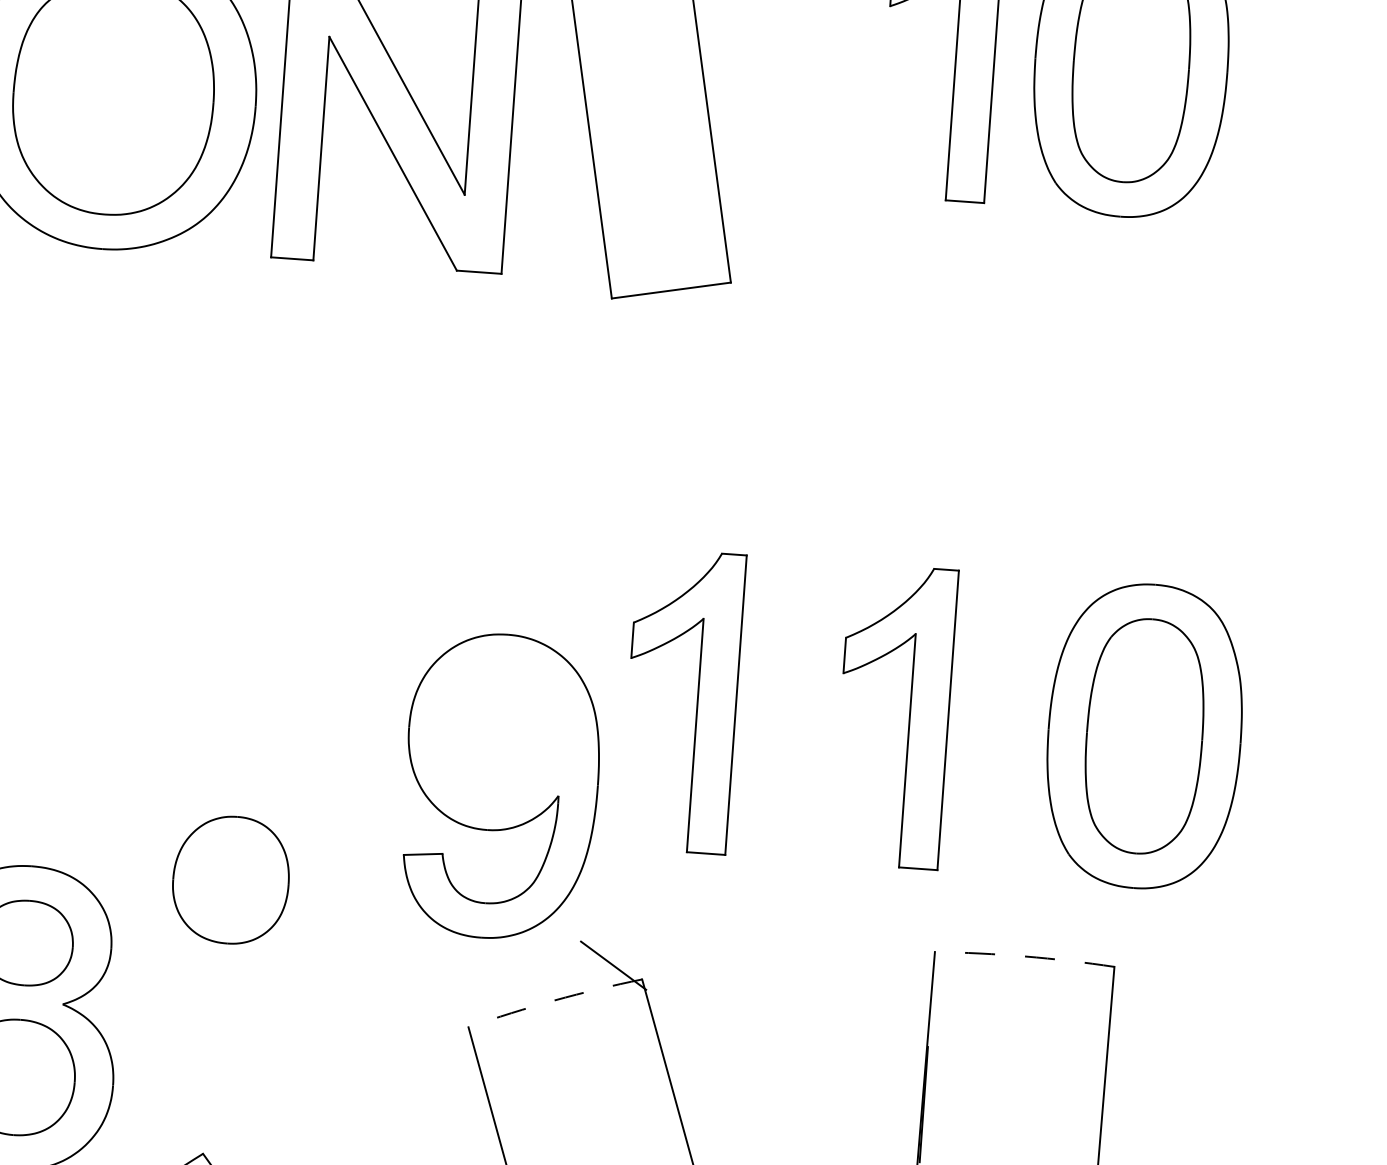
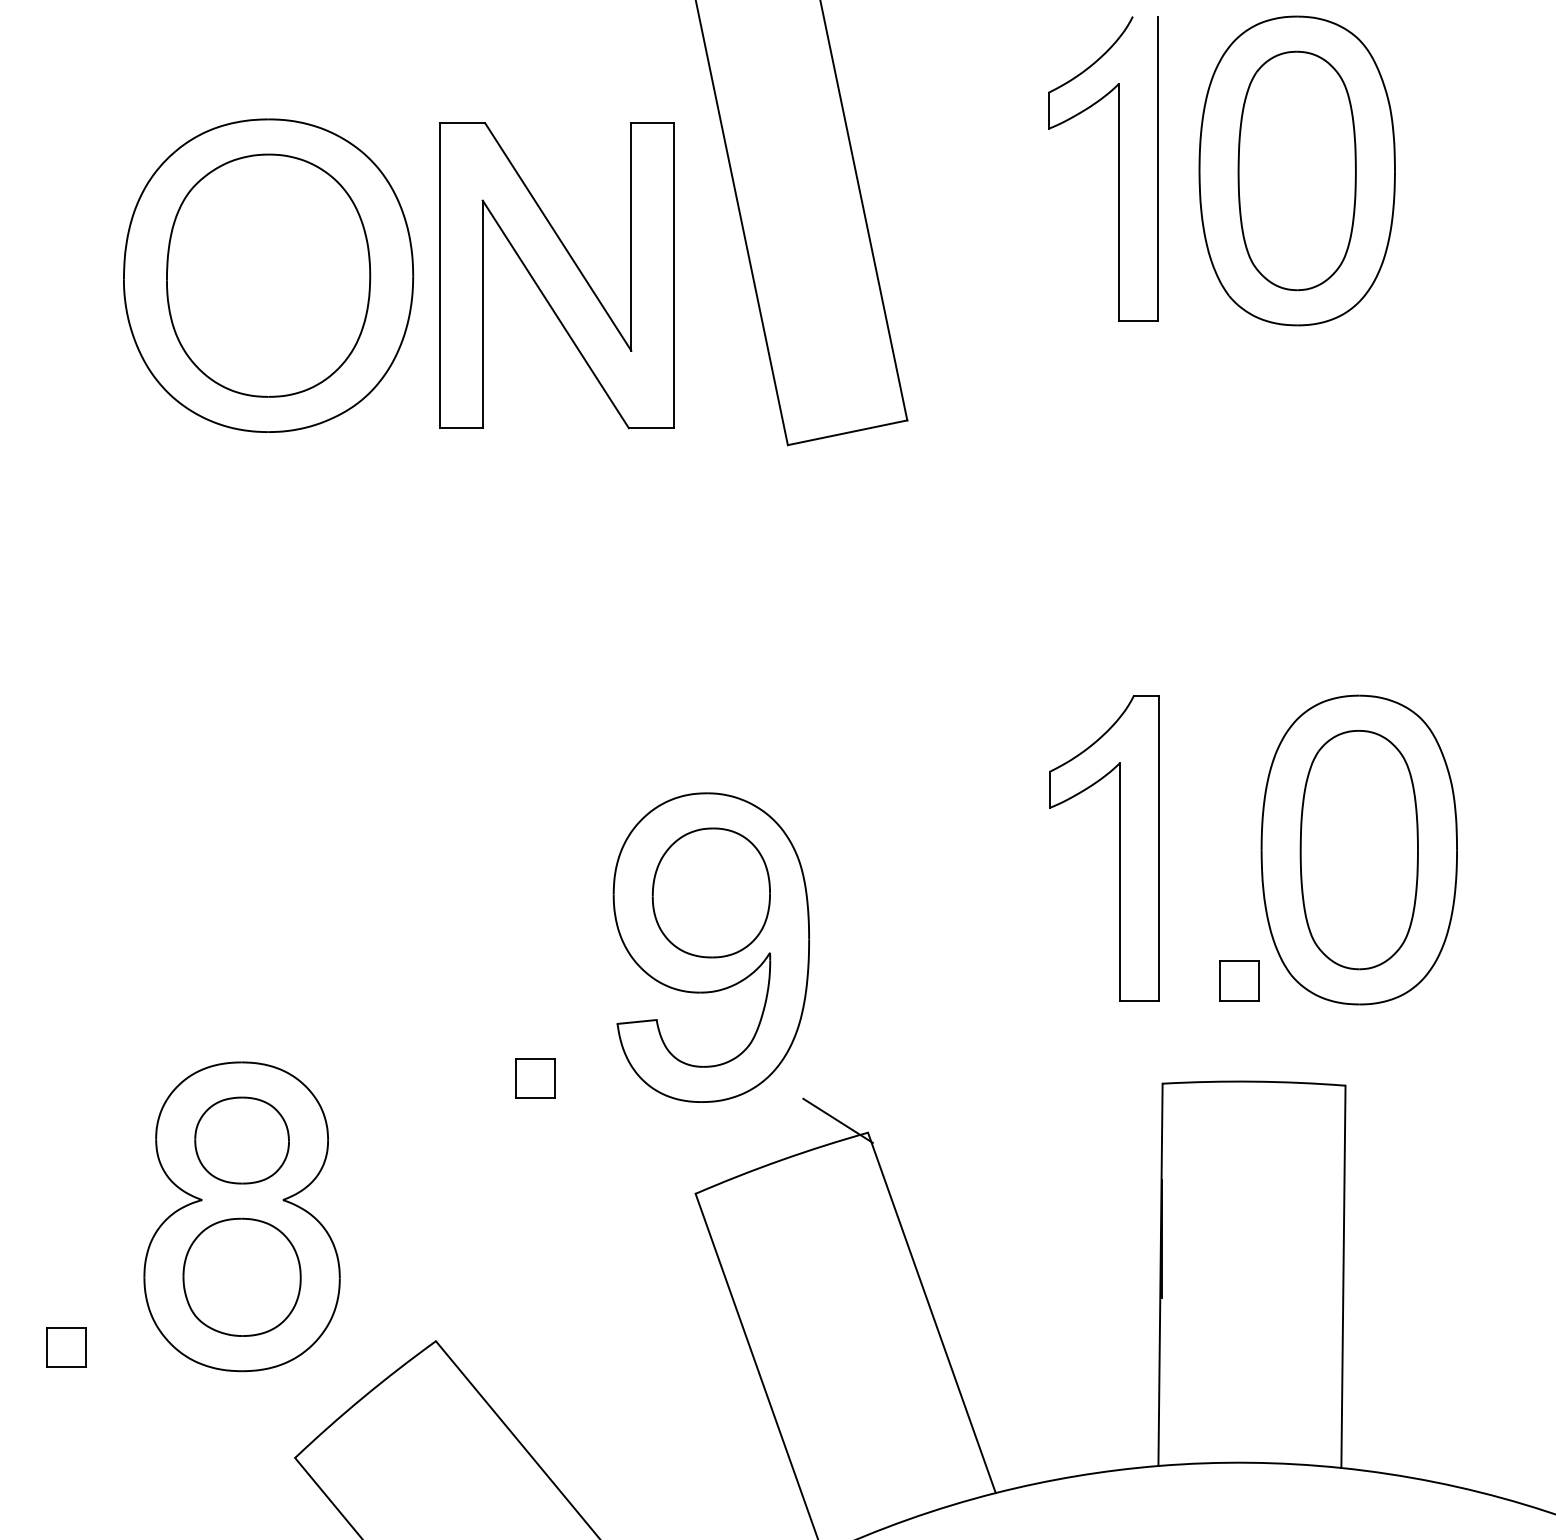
part: (697, 702) -> (903, 848), removed
part: (1017, 856) -> (1239, 980), added
part: (230, 879) -> (710, 892), moved
part: (319, 902) -> (535, 1078), added
arc: (1025, 956) -> (1254, 1081), dashed -> solid
arc: (554, 1000) -> (780, 1160), dashed -> solid

